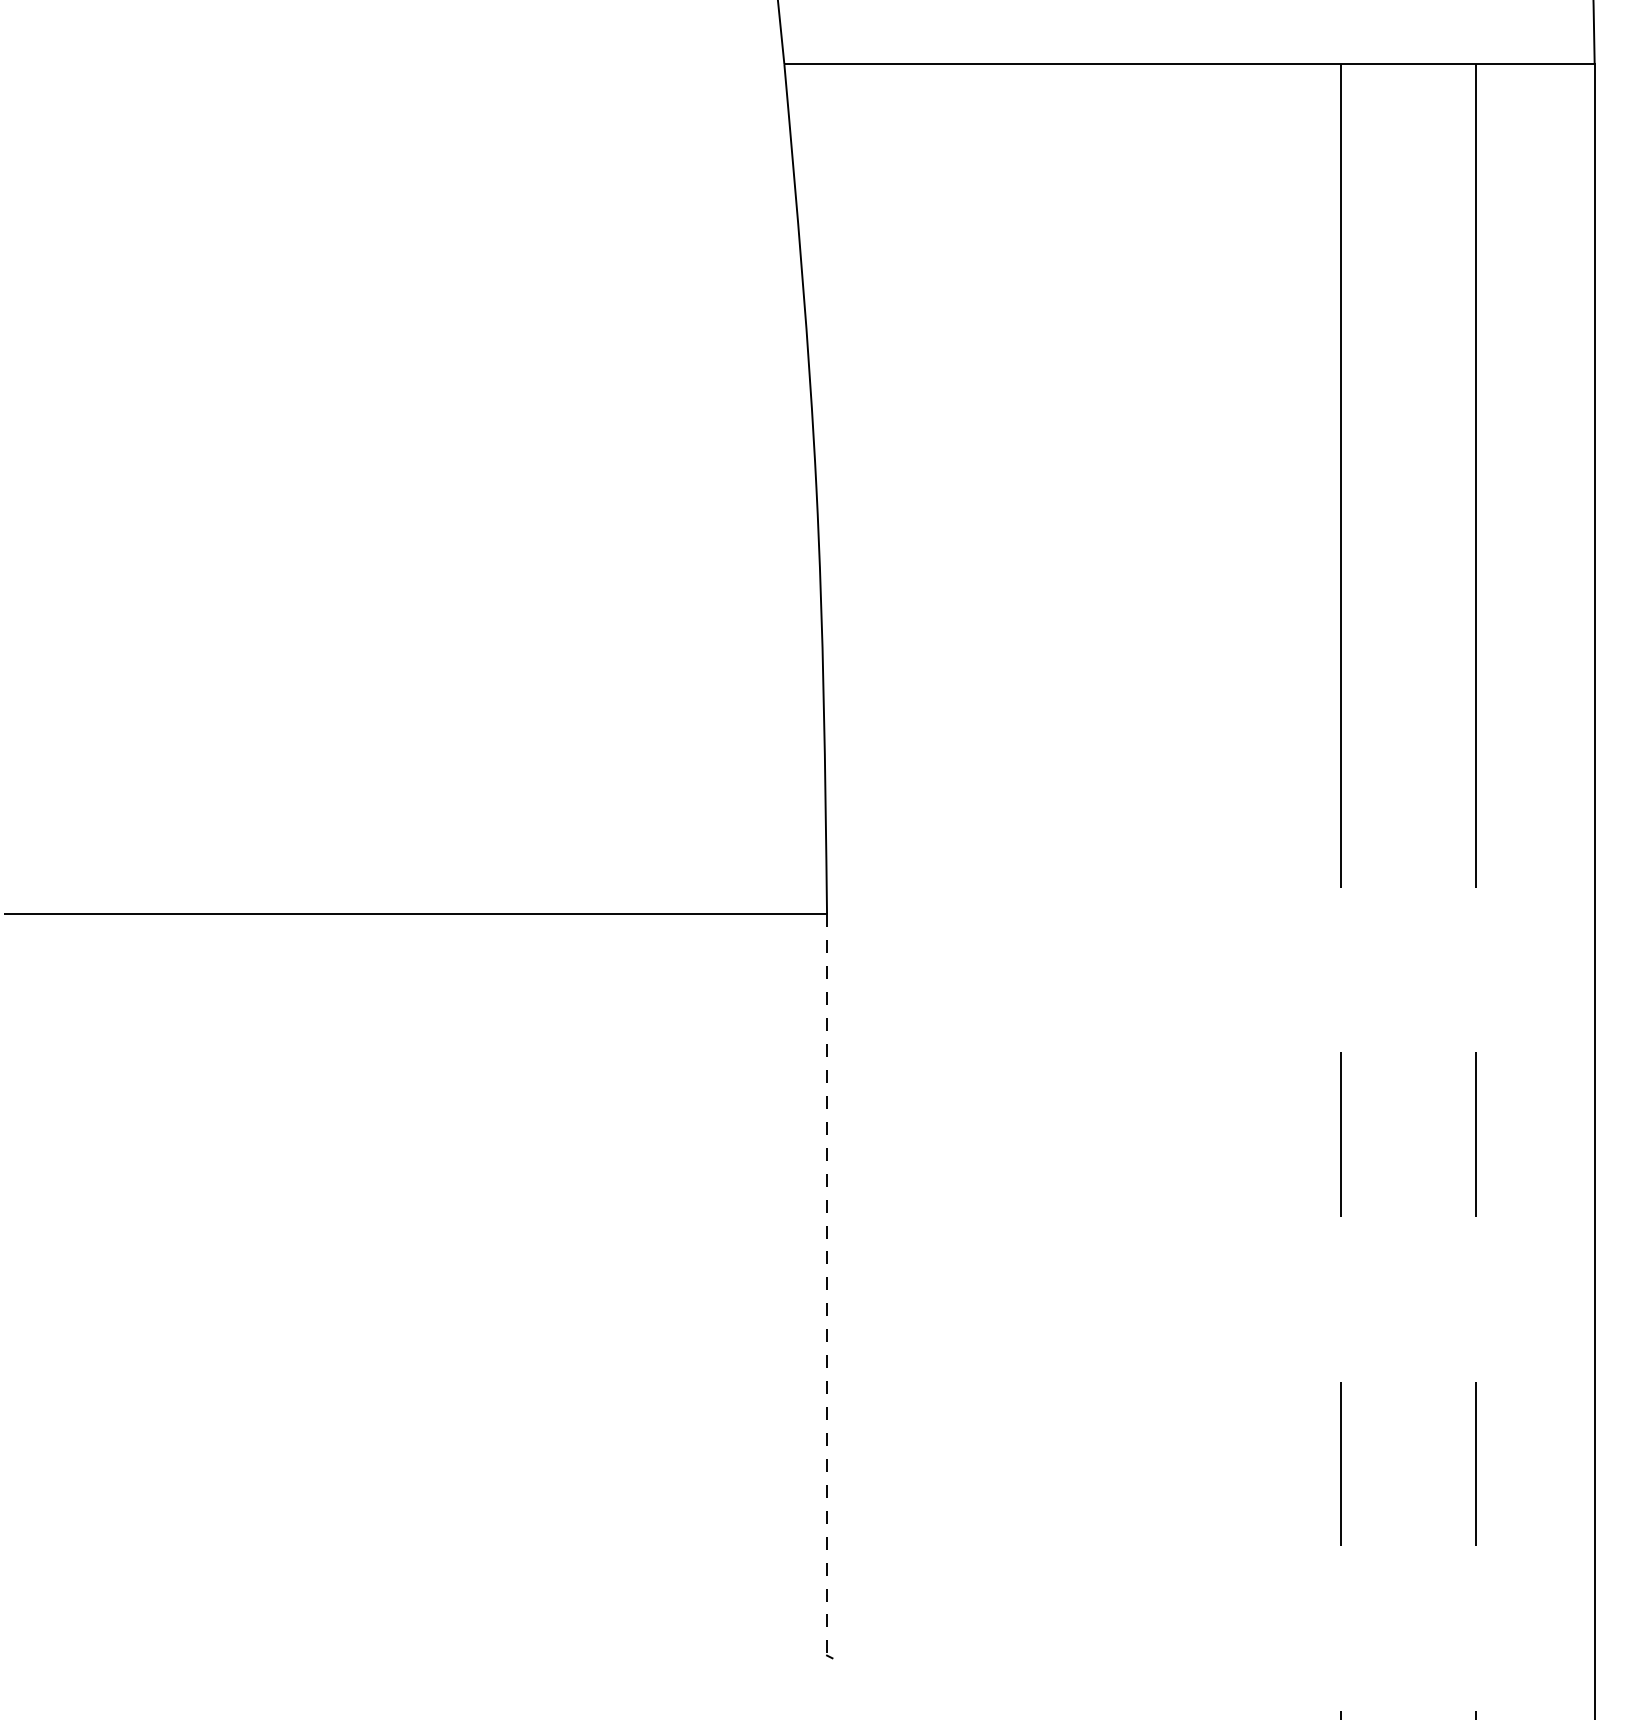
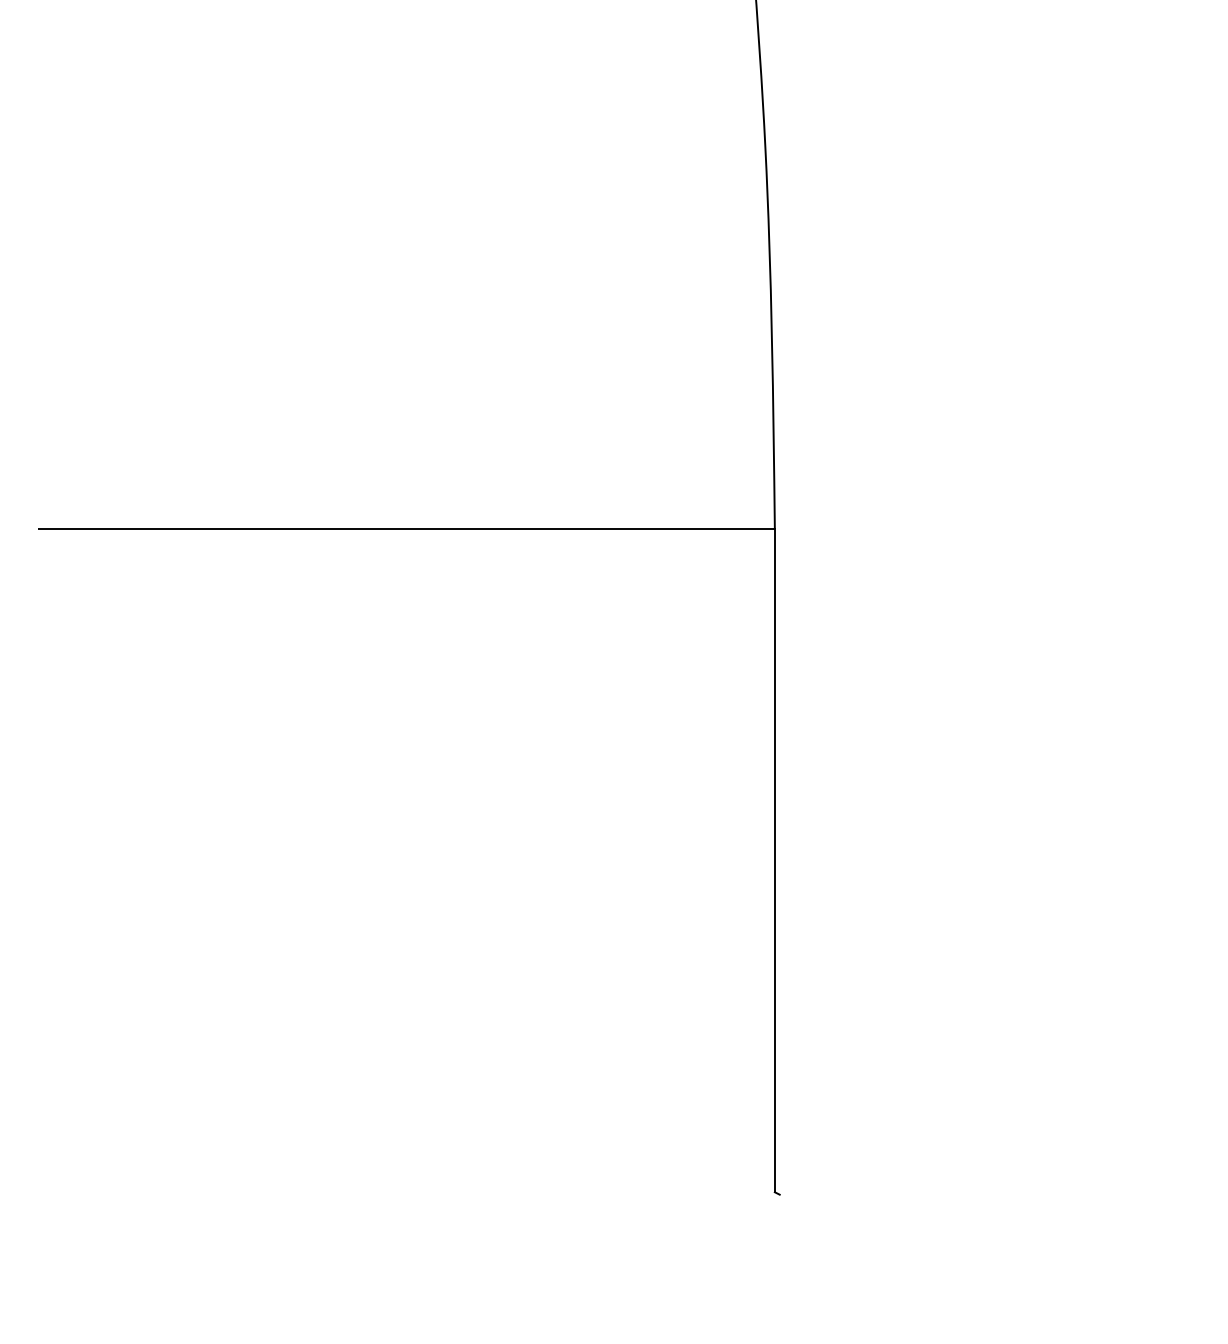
line: (827, 1284) -> (775, 860), dashed -> solid

